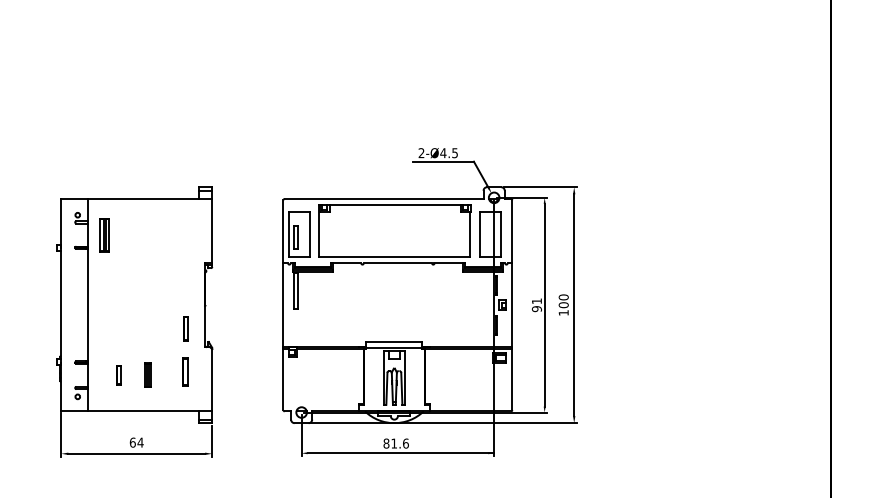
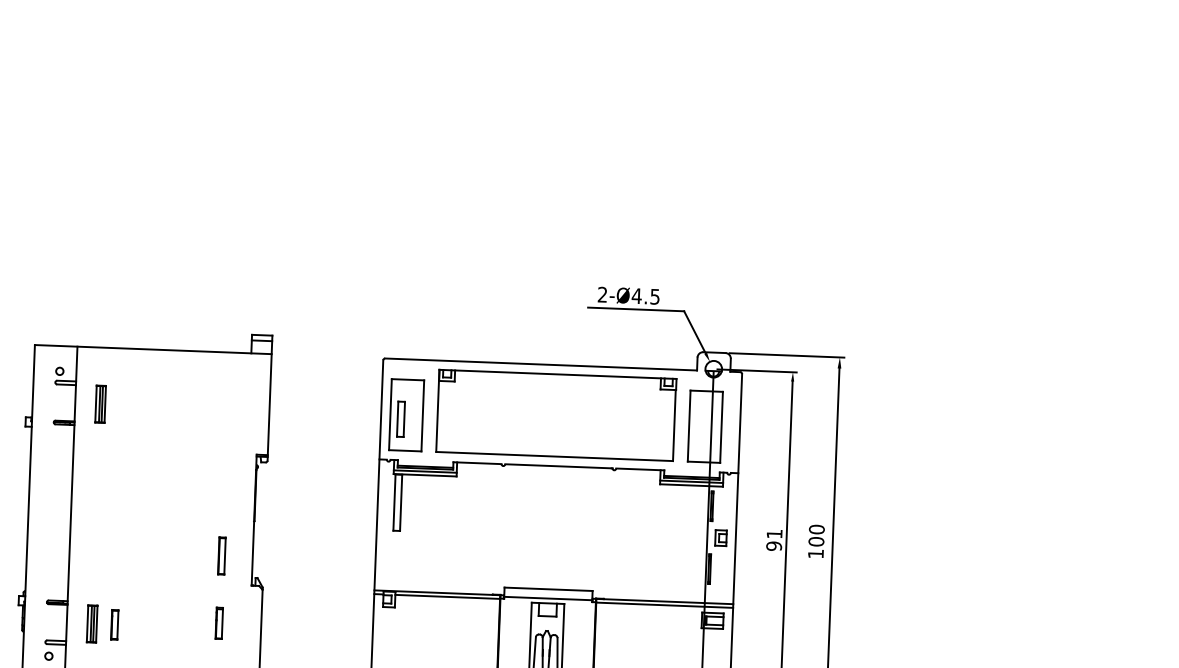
part: (104, 234) -> (100, 403), size x0.71
part: (185, 371) -> (219, 622), size x0.71
part: (147, 374) -> (92, 622), moved

